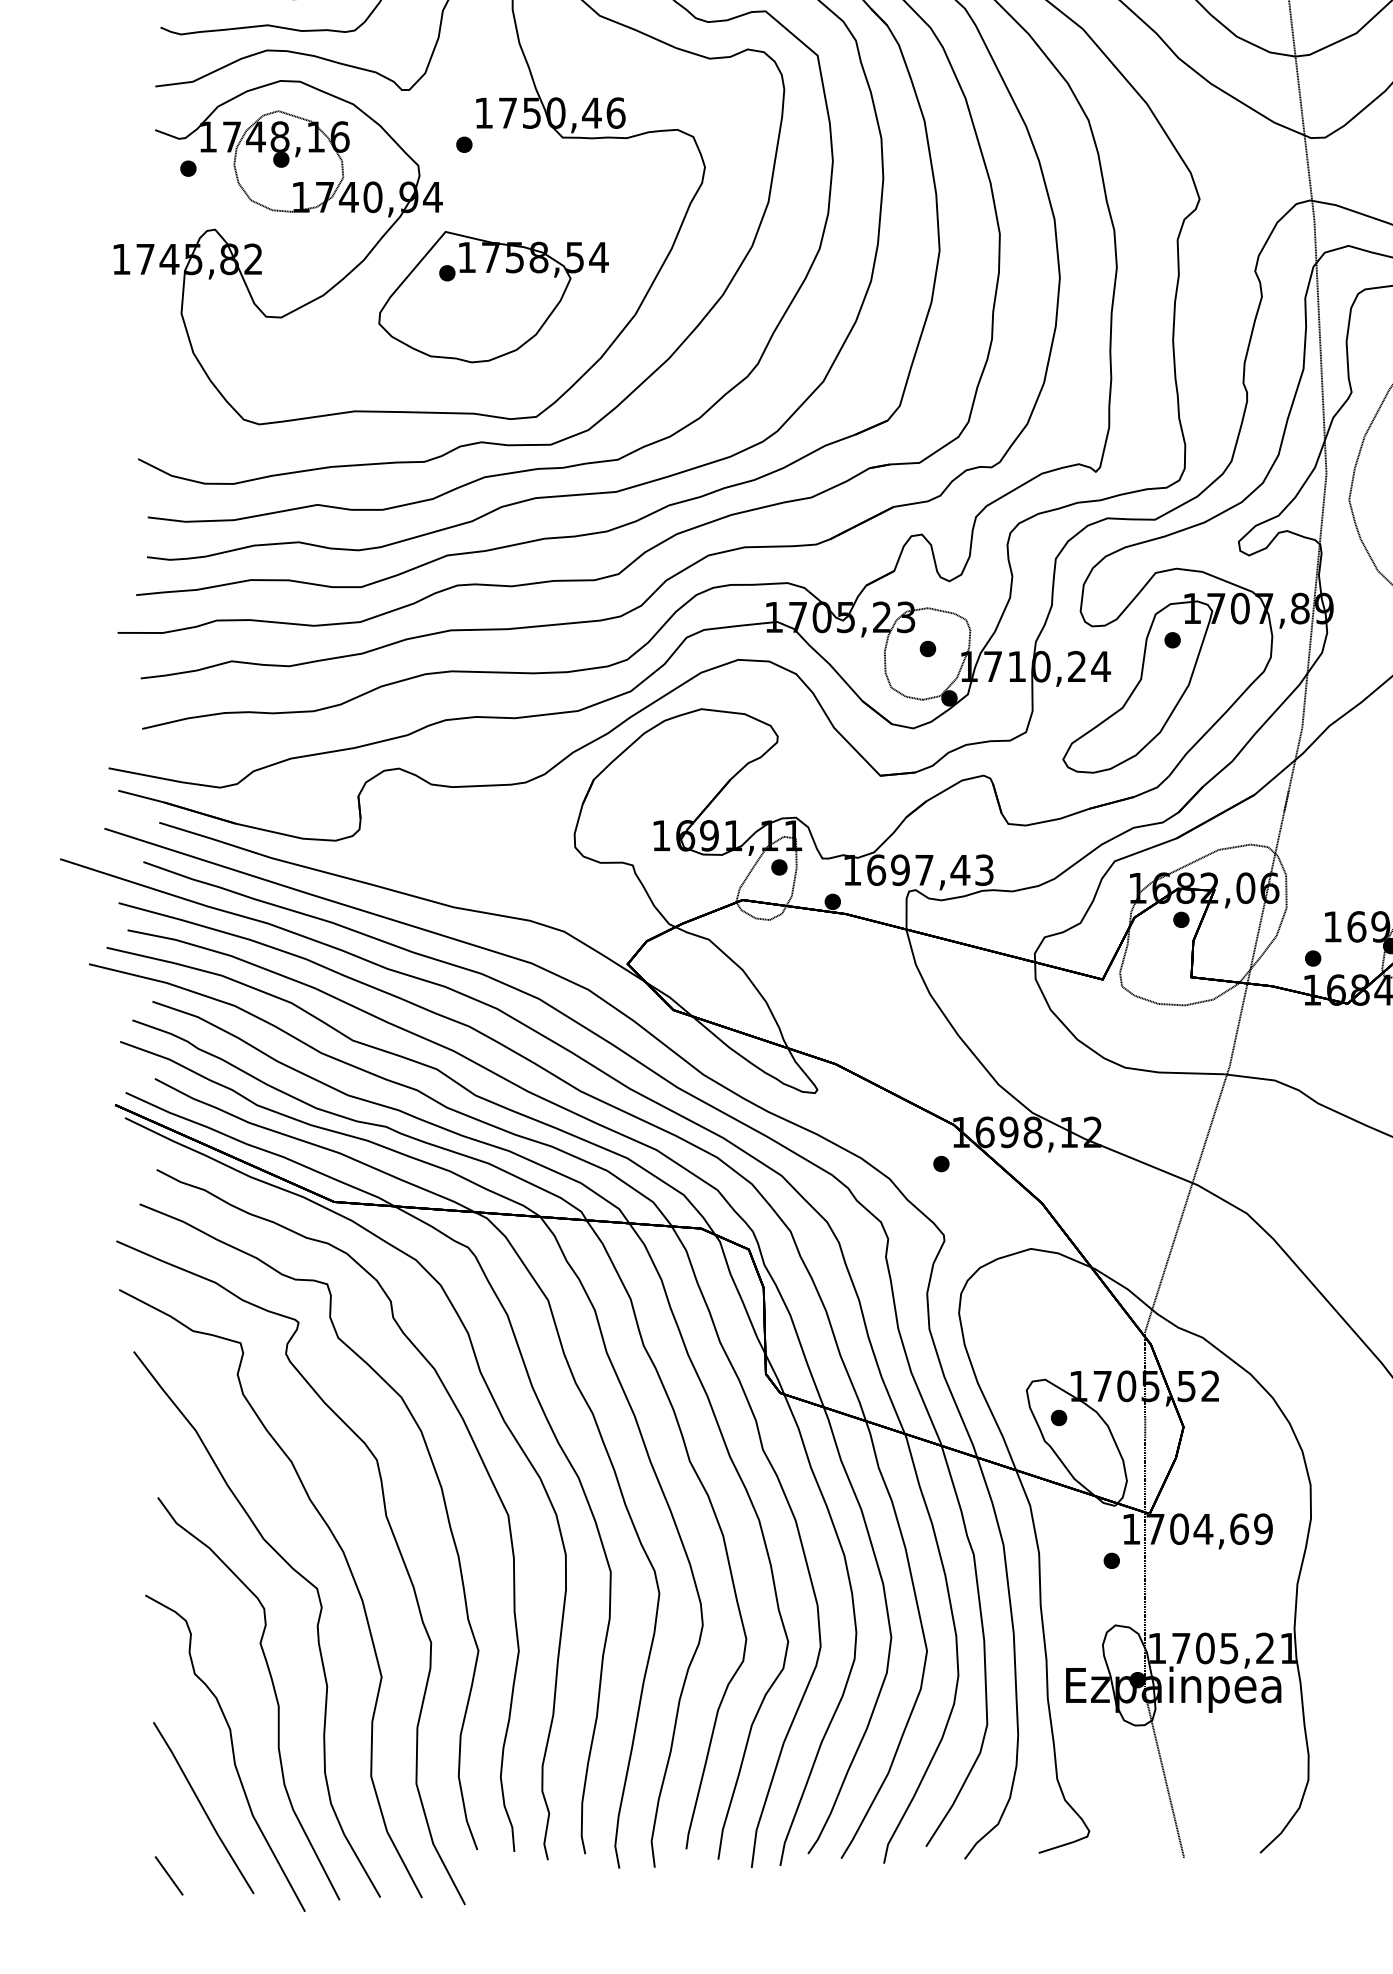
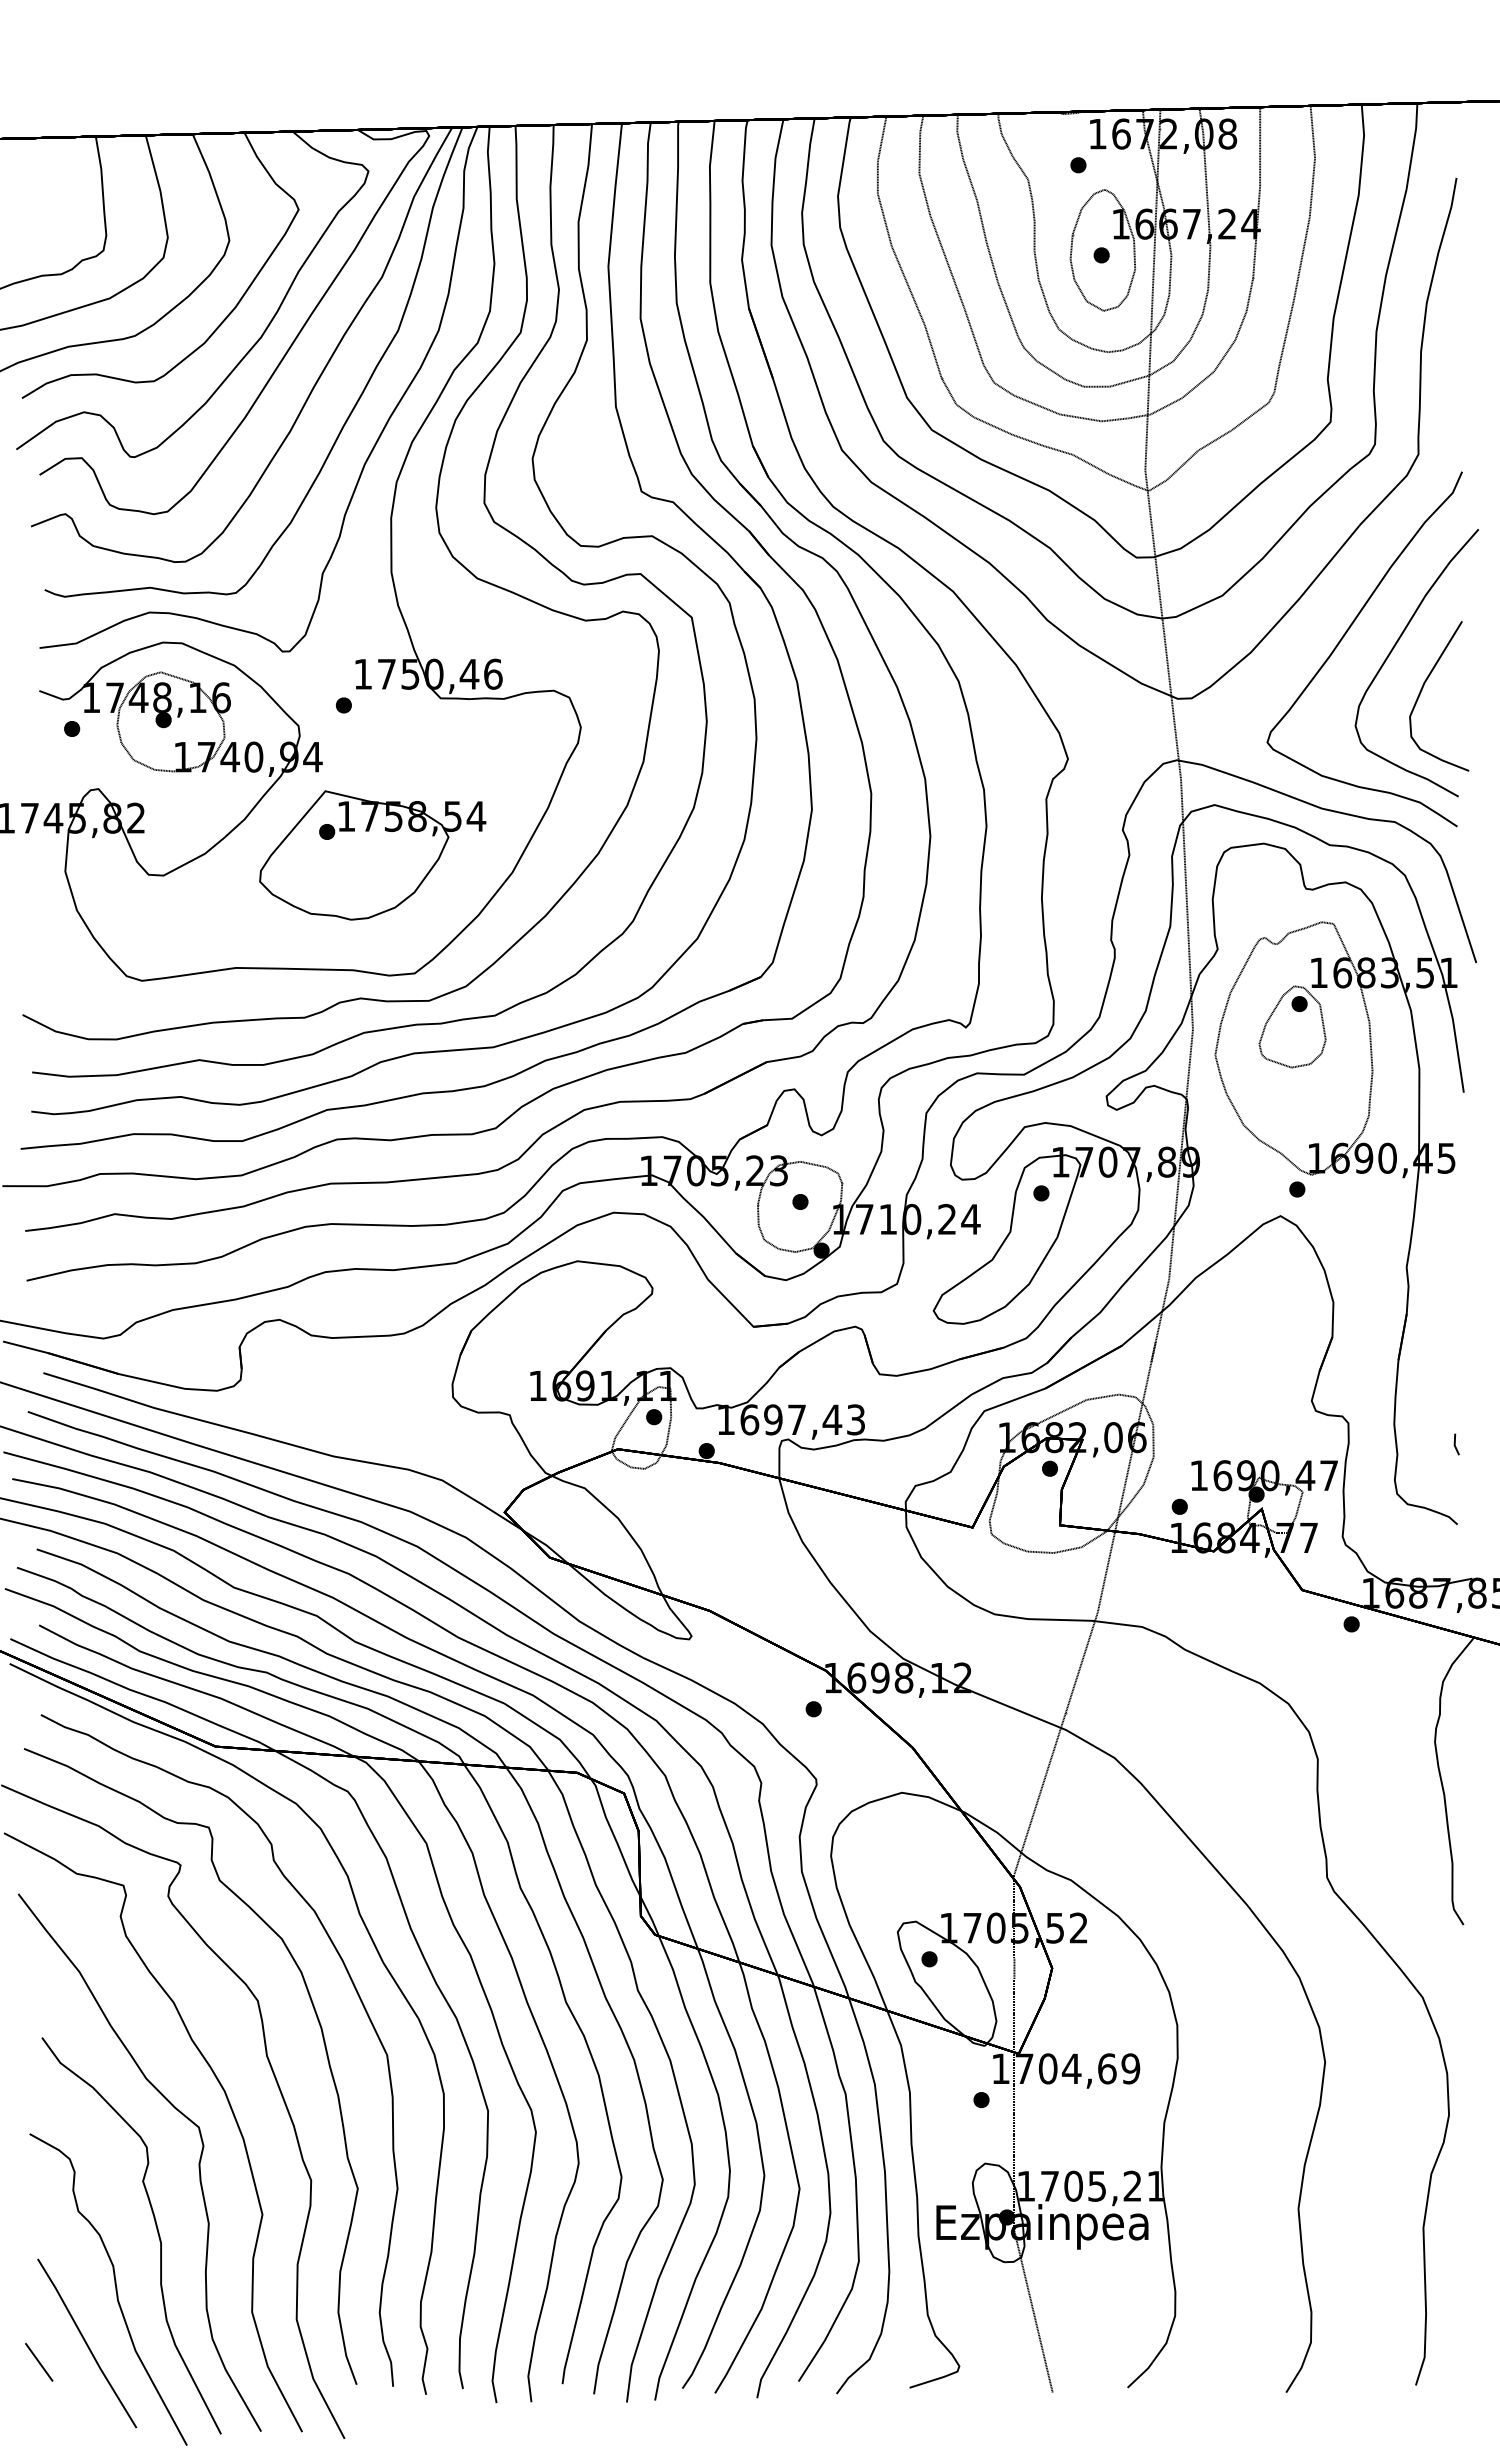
line: (169, 1875) -> (39, 2361), moved

